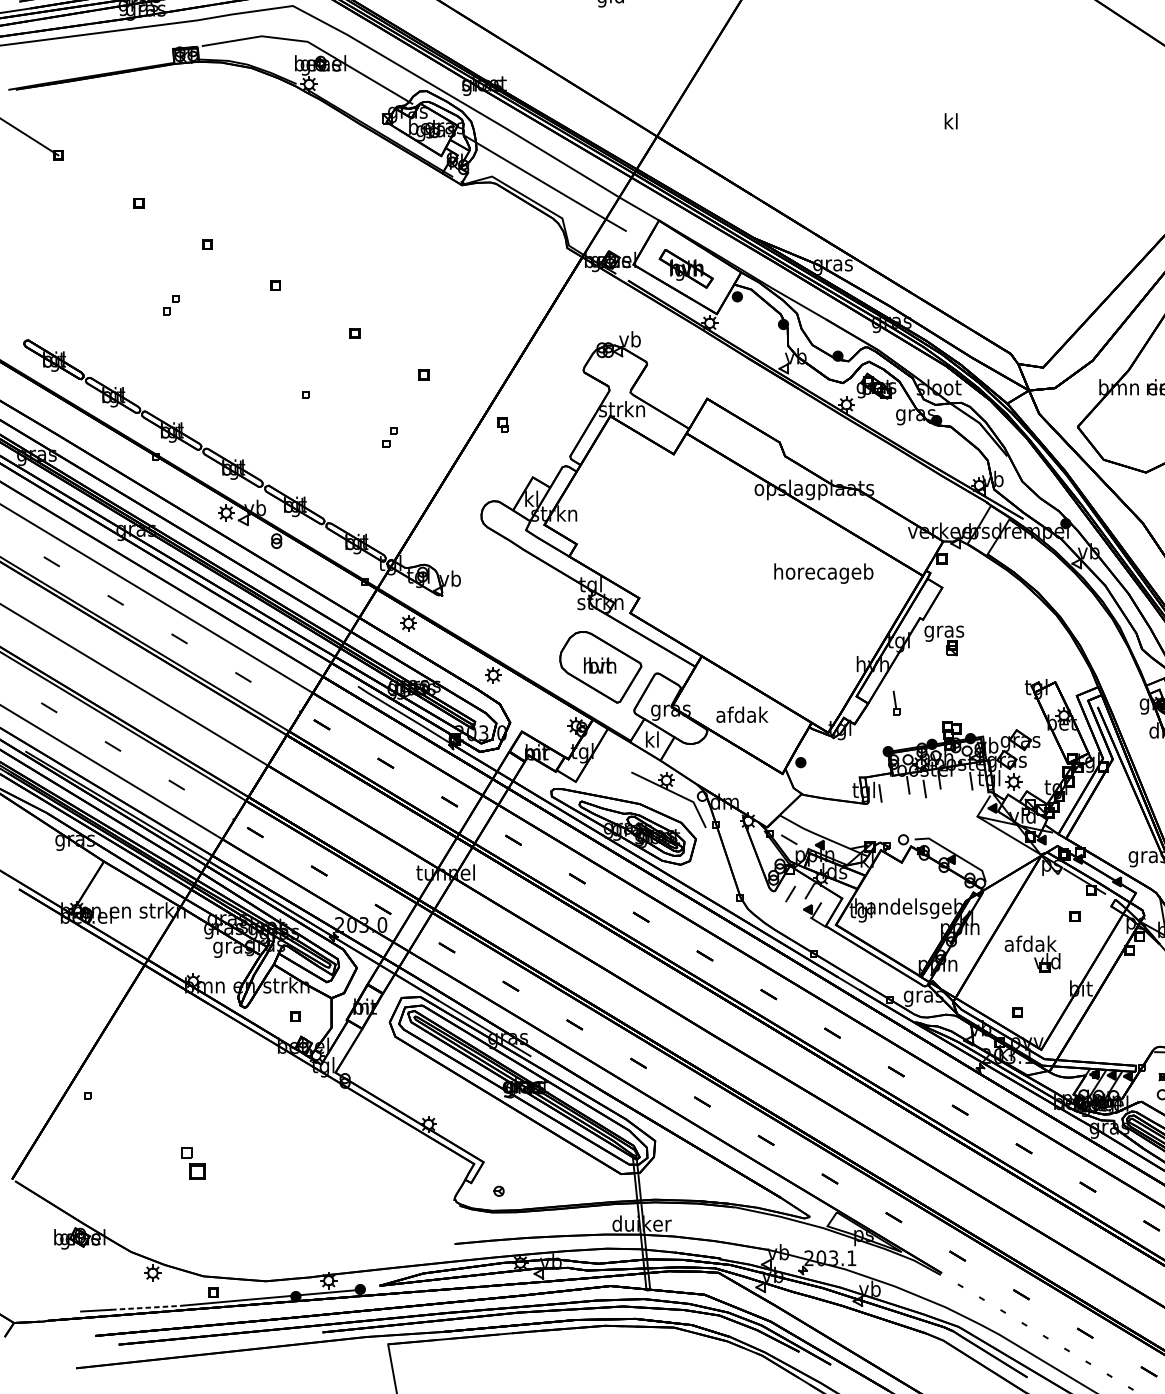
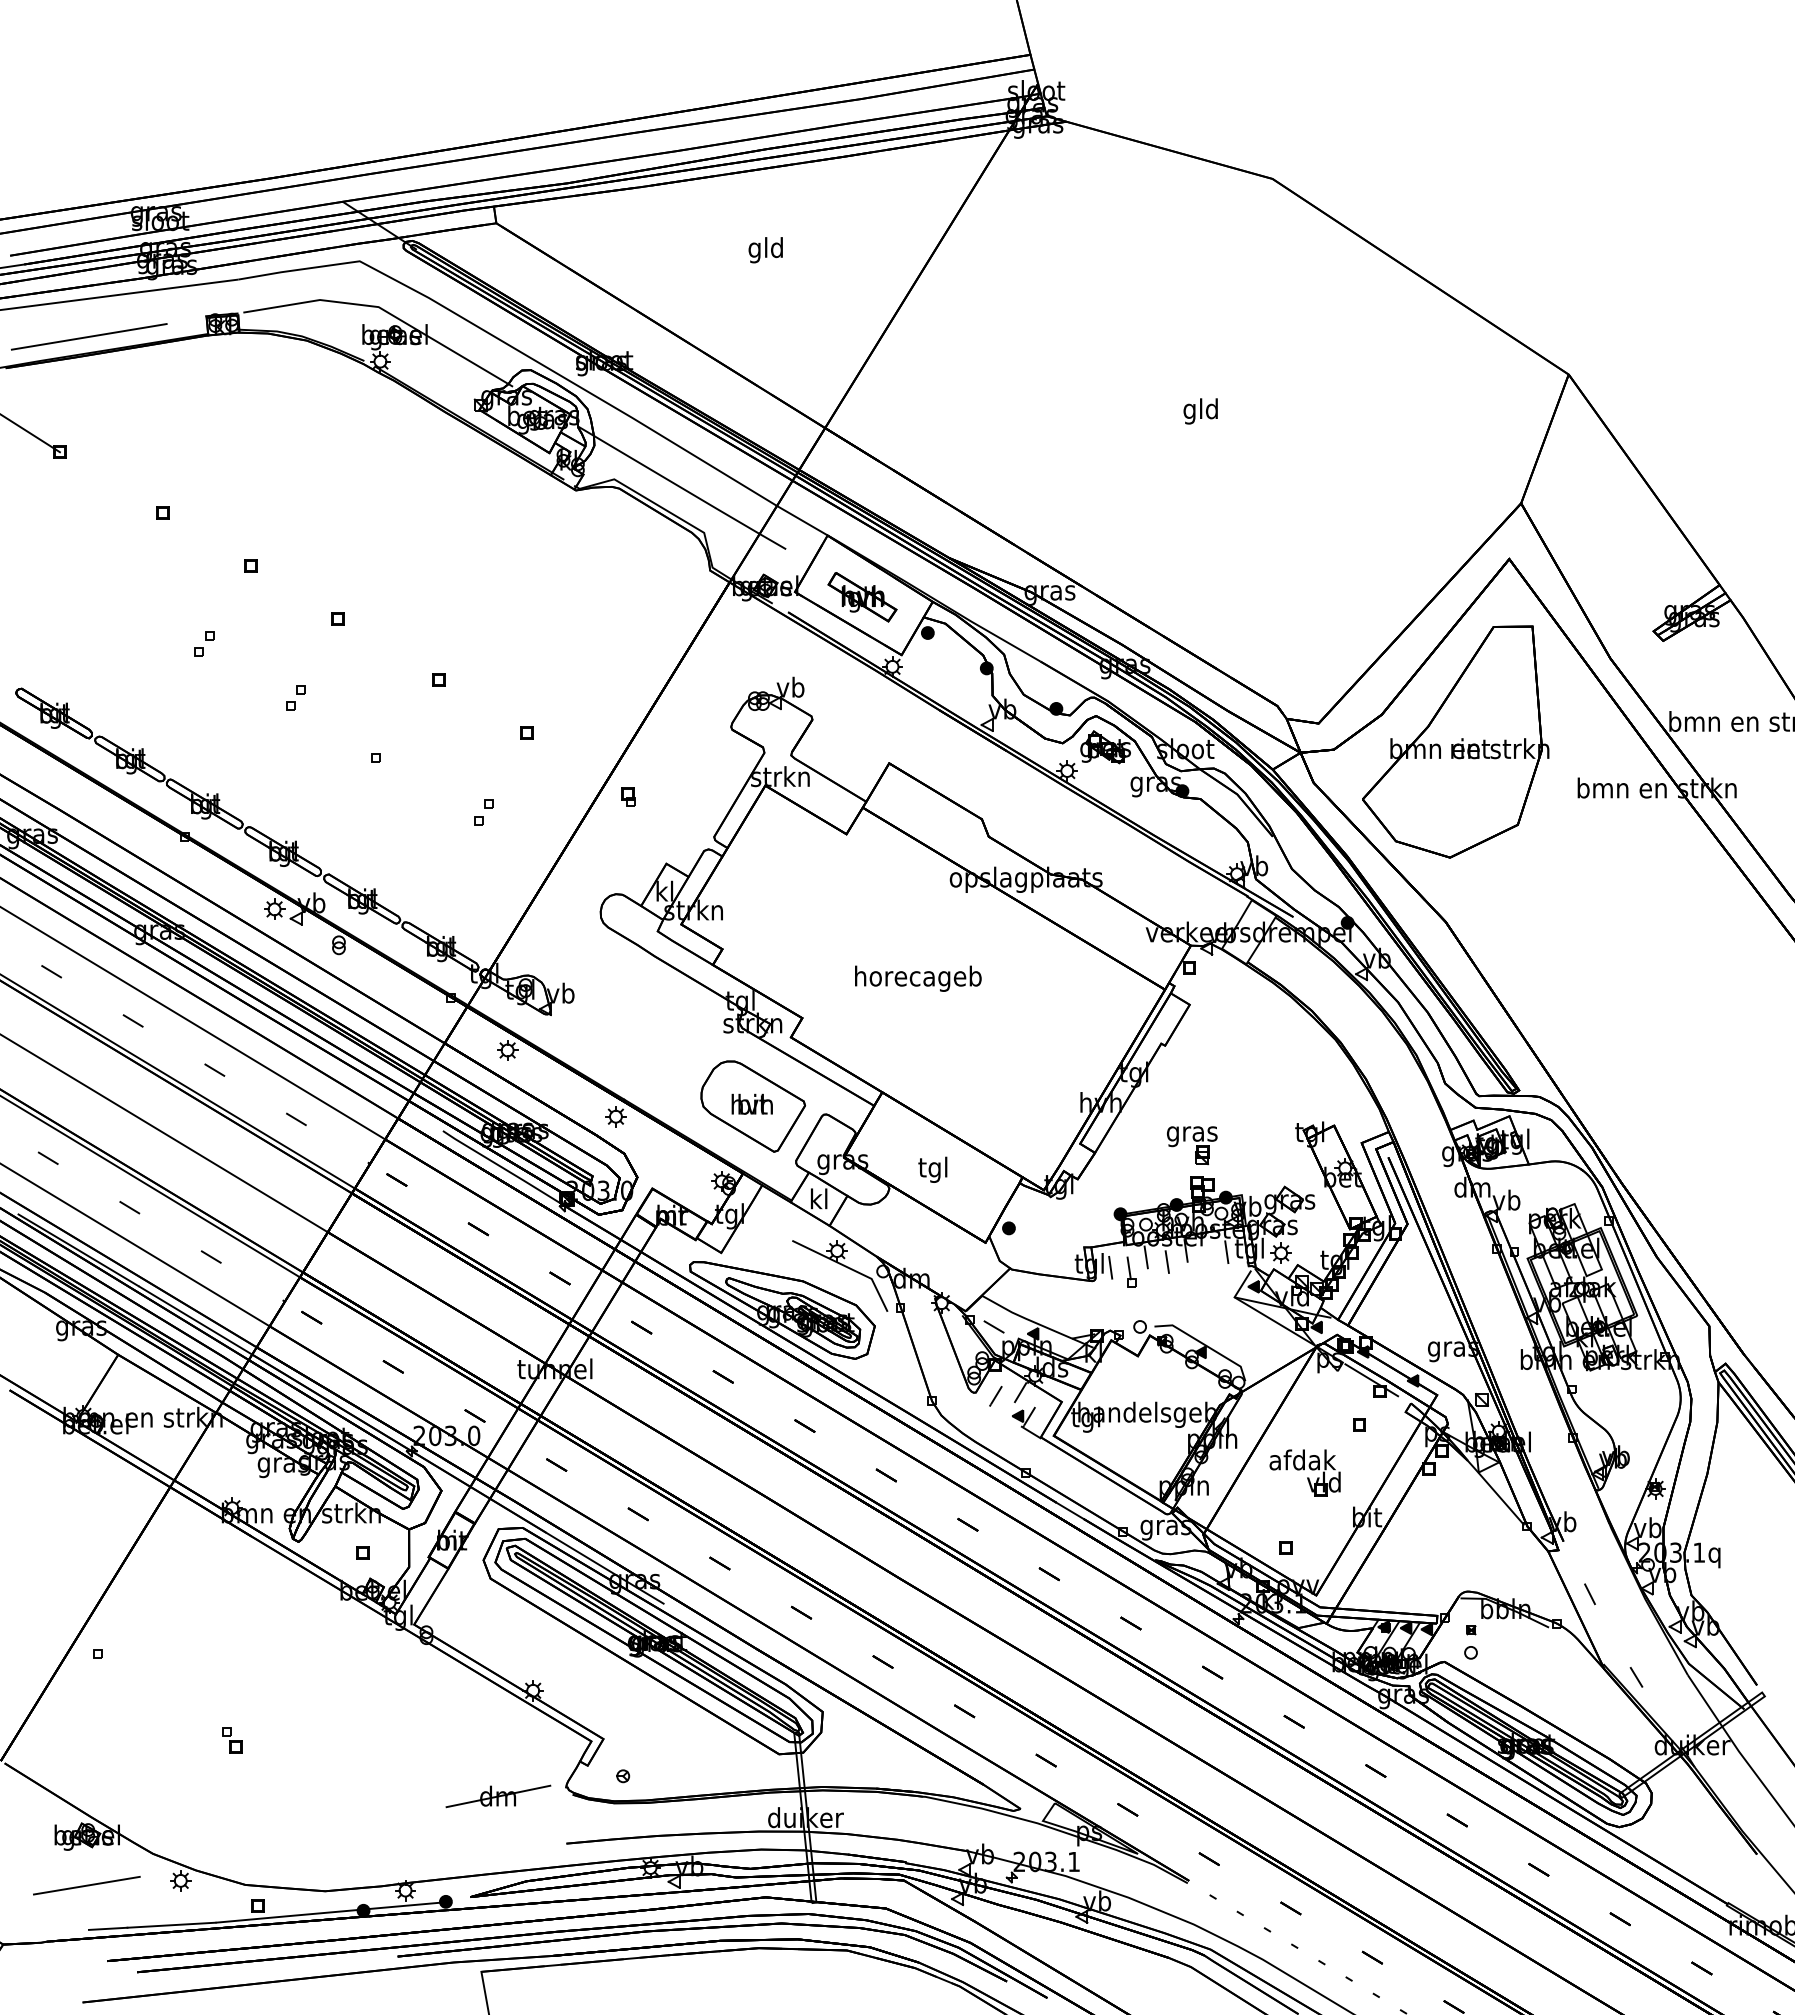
line: (80, 64) -> (88, 336), added
text: (950, 123) -> (1200, 411), kl -> gld
part: (242, 347) -> (295, 697), added
text: (823, 573) -> (918, 978), moved
part: (944, 640) -> (1192, 1145), moved
part: (896, 702) -> (1131, 1271), moved
text: (742, 716) -> (934, 1169), afdak -> tgl
part: (193, 1163) -> (232, 1740), size x0.62
part: (401, 1207) -> (498, 1796), added
line: (79, 1276) -> (86, 1885), added
line: (145, 1308) -> (171, 1925), dashed -> solid

